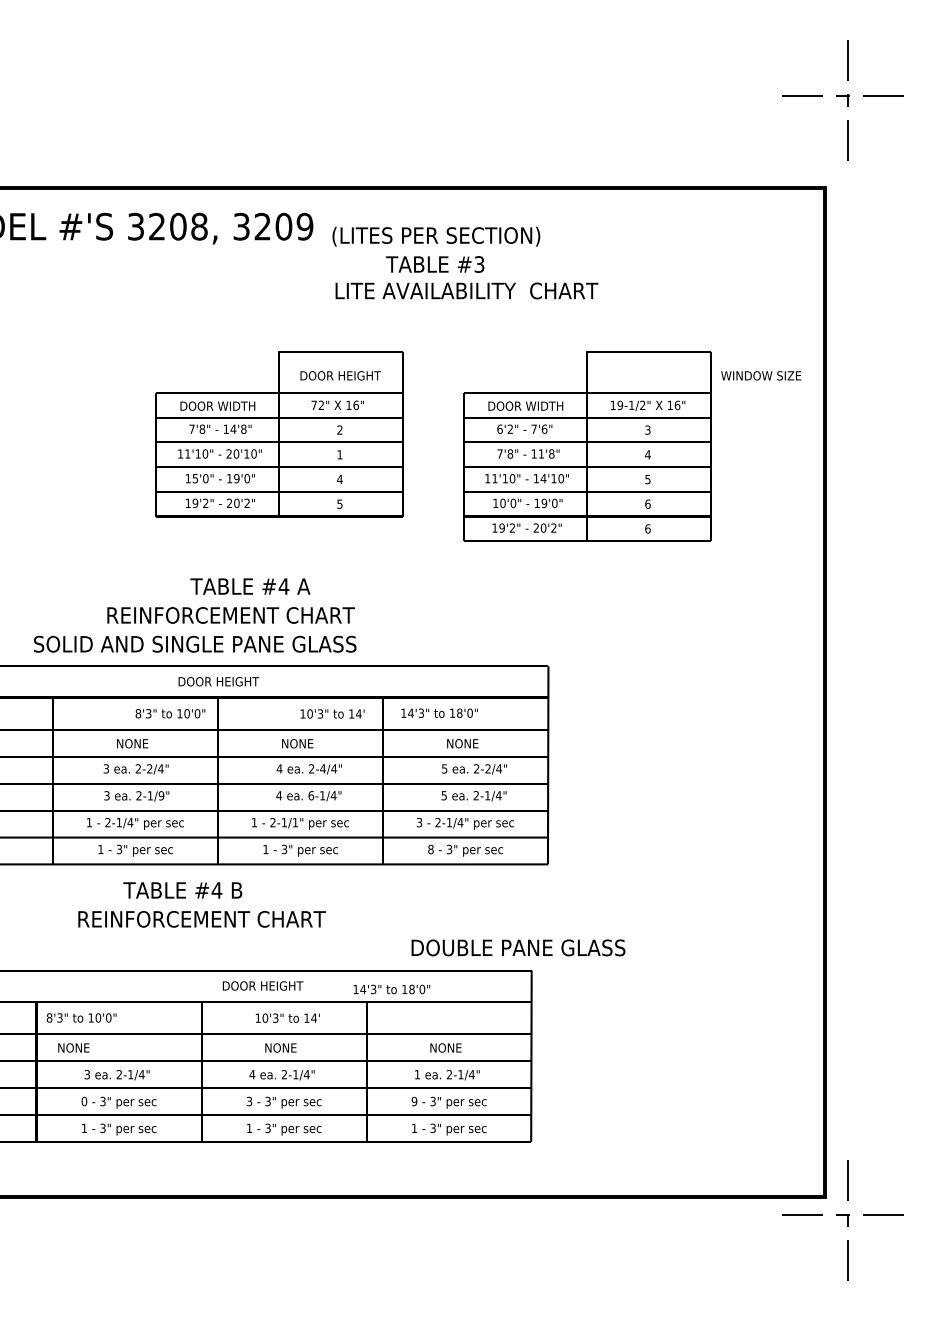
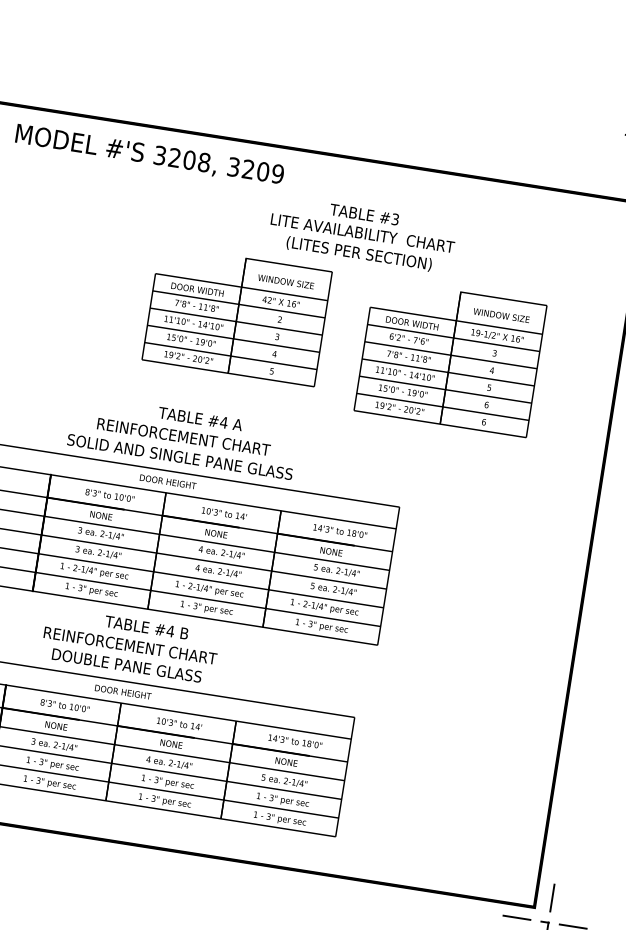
text: (436, 236) -> (359, 253), moved
text: (466, 290) -> (362, 232), moved
text: (340, 375) -> (286, 281), DOOR HEIGHT -> WINDOW SIZE
text: (761, 375) -> (501, 315), moved
text: (314, 404) -> (265, 299), 72" -> 42"
text: (233, 428) -> (206, 306), 14'8" -> 11'8"
text: (232, 453) -> (202, 324), 20'10" -> 14'10"
text: (339, 454) -> (277, 336), 1 -> 3
text: (502, 502) -> (385, 387), 10'0" -> 15'0"
text: (195, 643) -> (180, 456), moved
text: (439, 712) -> (340, 530), moved
text: (170, 713) -> (110, 495), moved
text: (332, 713) -> (224, 513), moved
text: (149, 768) -> (110, 534), 2-2/4" -> 2-1/4"
text: (322, 768) -> (230, 553), 2-4/4" -> 2-1/4"
text: (487, 768) -> (345, 571), 2-2/4" -> 2-1/4"
text: (161, 795) -> (115, 554), 2-1/9" -> 2-1/4"
text: (311, 795) -> (220, 571), 6-1/4" -> 2-1/4"
text: (295, 822) -> (206, 588), 2-1/1" -> 2-1/4"
text: (419, 822) -> (292, 601), 3 -> 1
text: (430, 849) -> (297, 621), 8 -> 1
text: (182, 890) -> (146, 627), moved
text: (518, 947) -> (127, 665), moved
text: (262, 985) -> (122, 691), moved
text: (391, 989) -> (295, 741), moved
text: (81, 1017) -> (65, 705), moved
text: (73, 1047) -> (56, 725), moved
text: (416, 1074) -> (263, 777), 1 -> 5
text: (84, 1101) -> (28, 759), 0 -> 1
text: (249, 1101) -> (143, 777), 3 -> 1
text: (414, 1101) -> (258, 795), 9 -> 1

